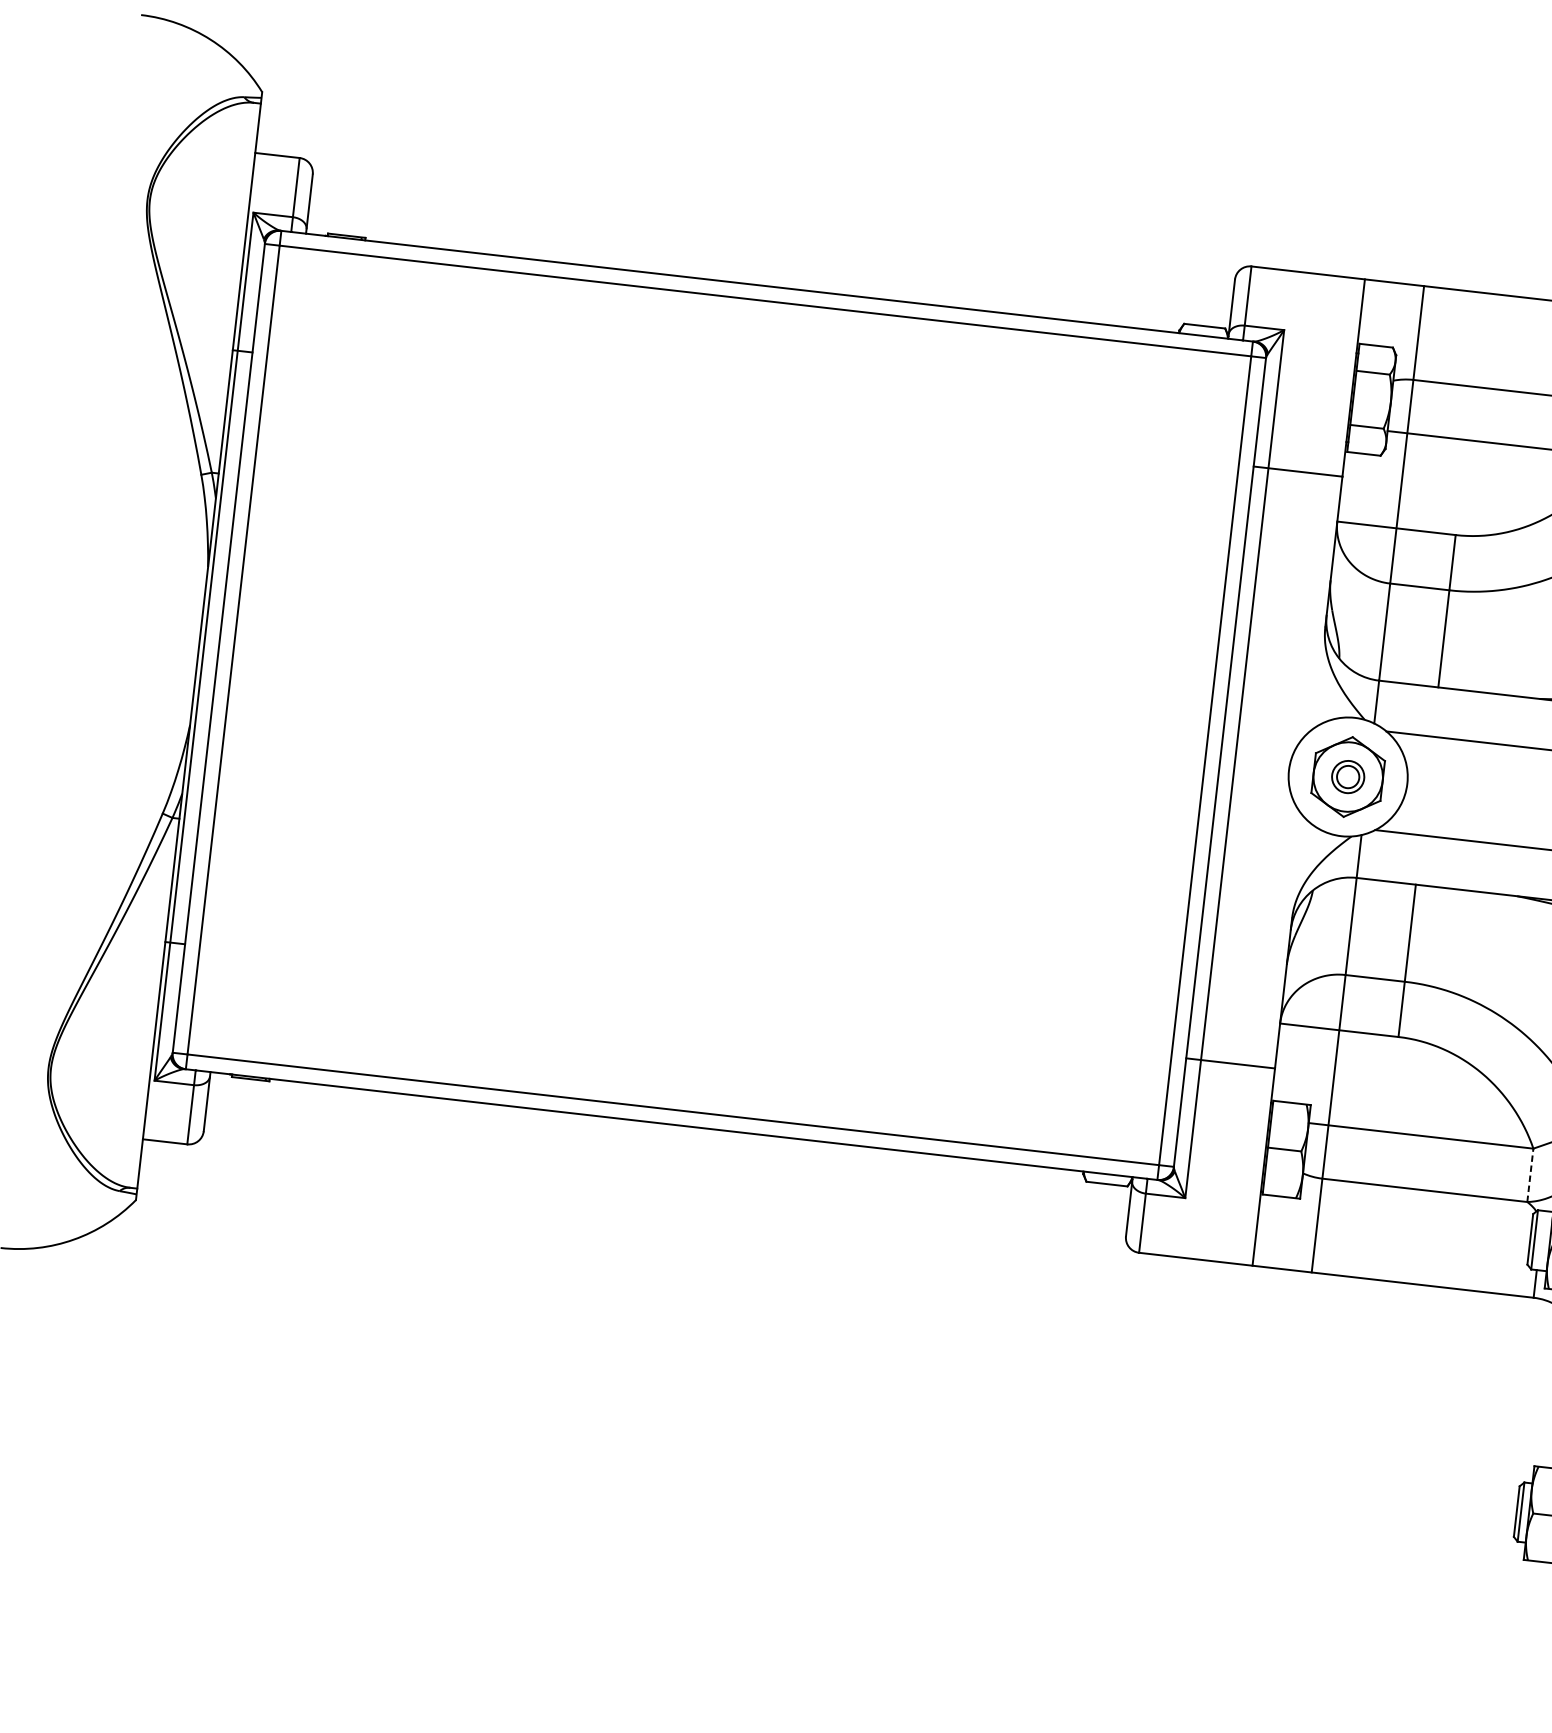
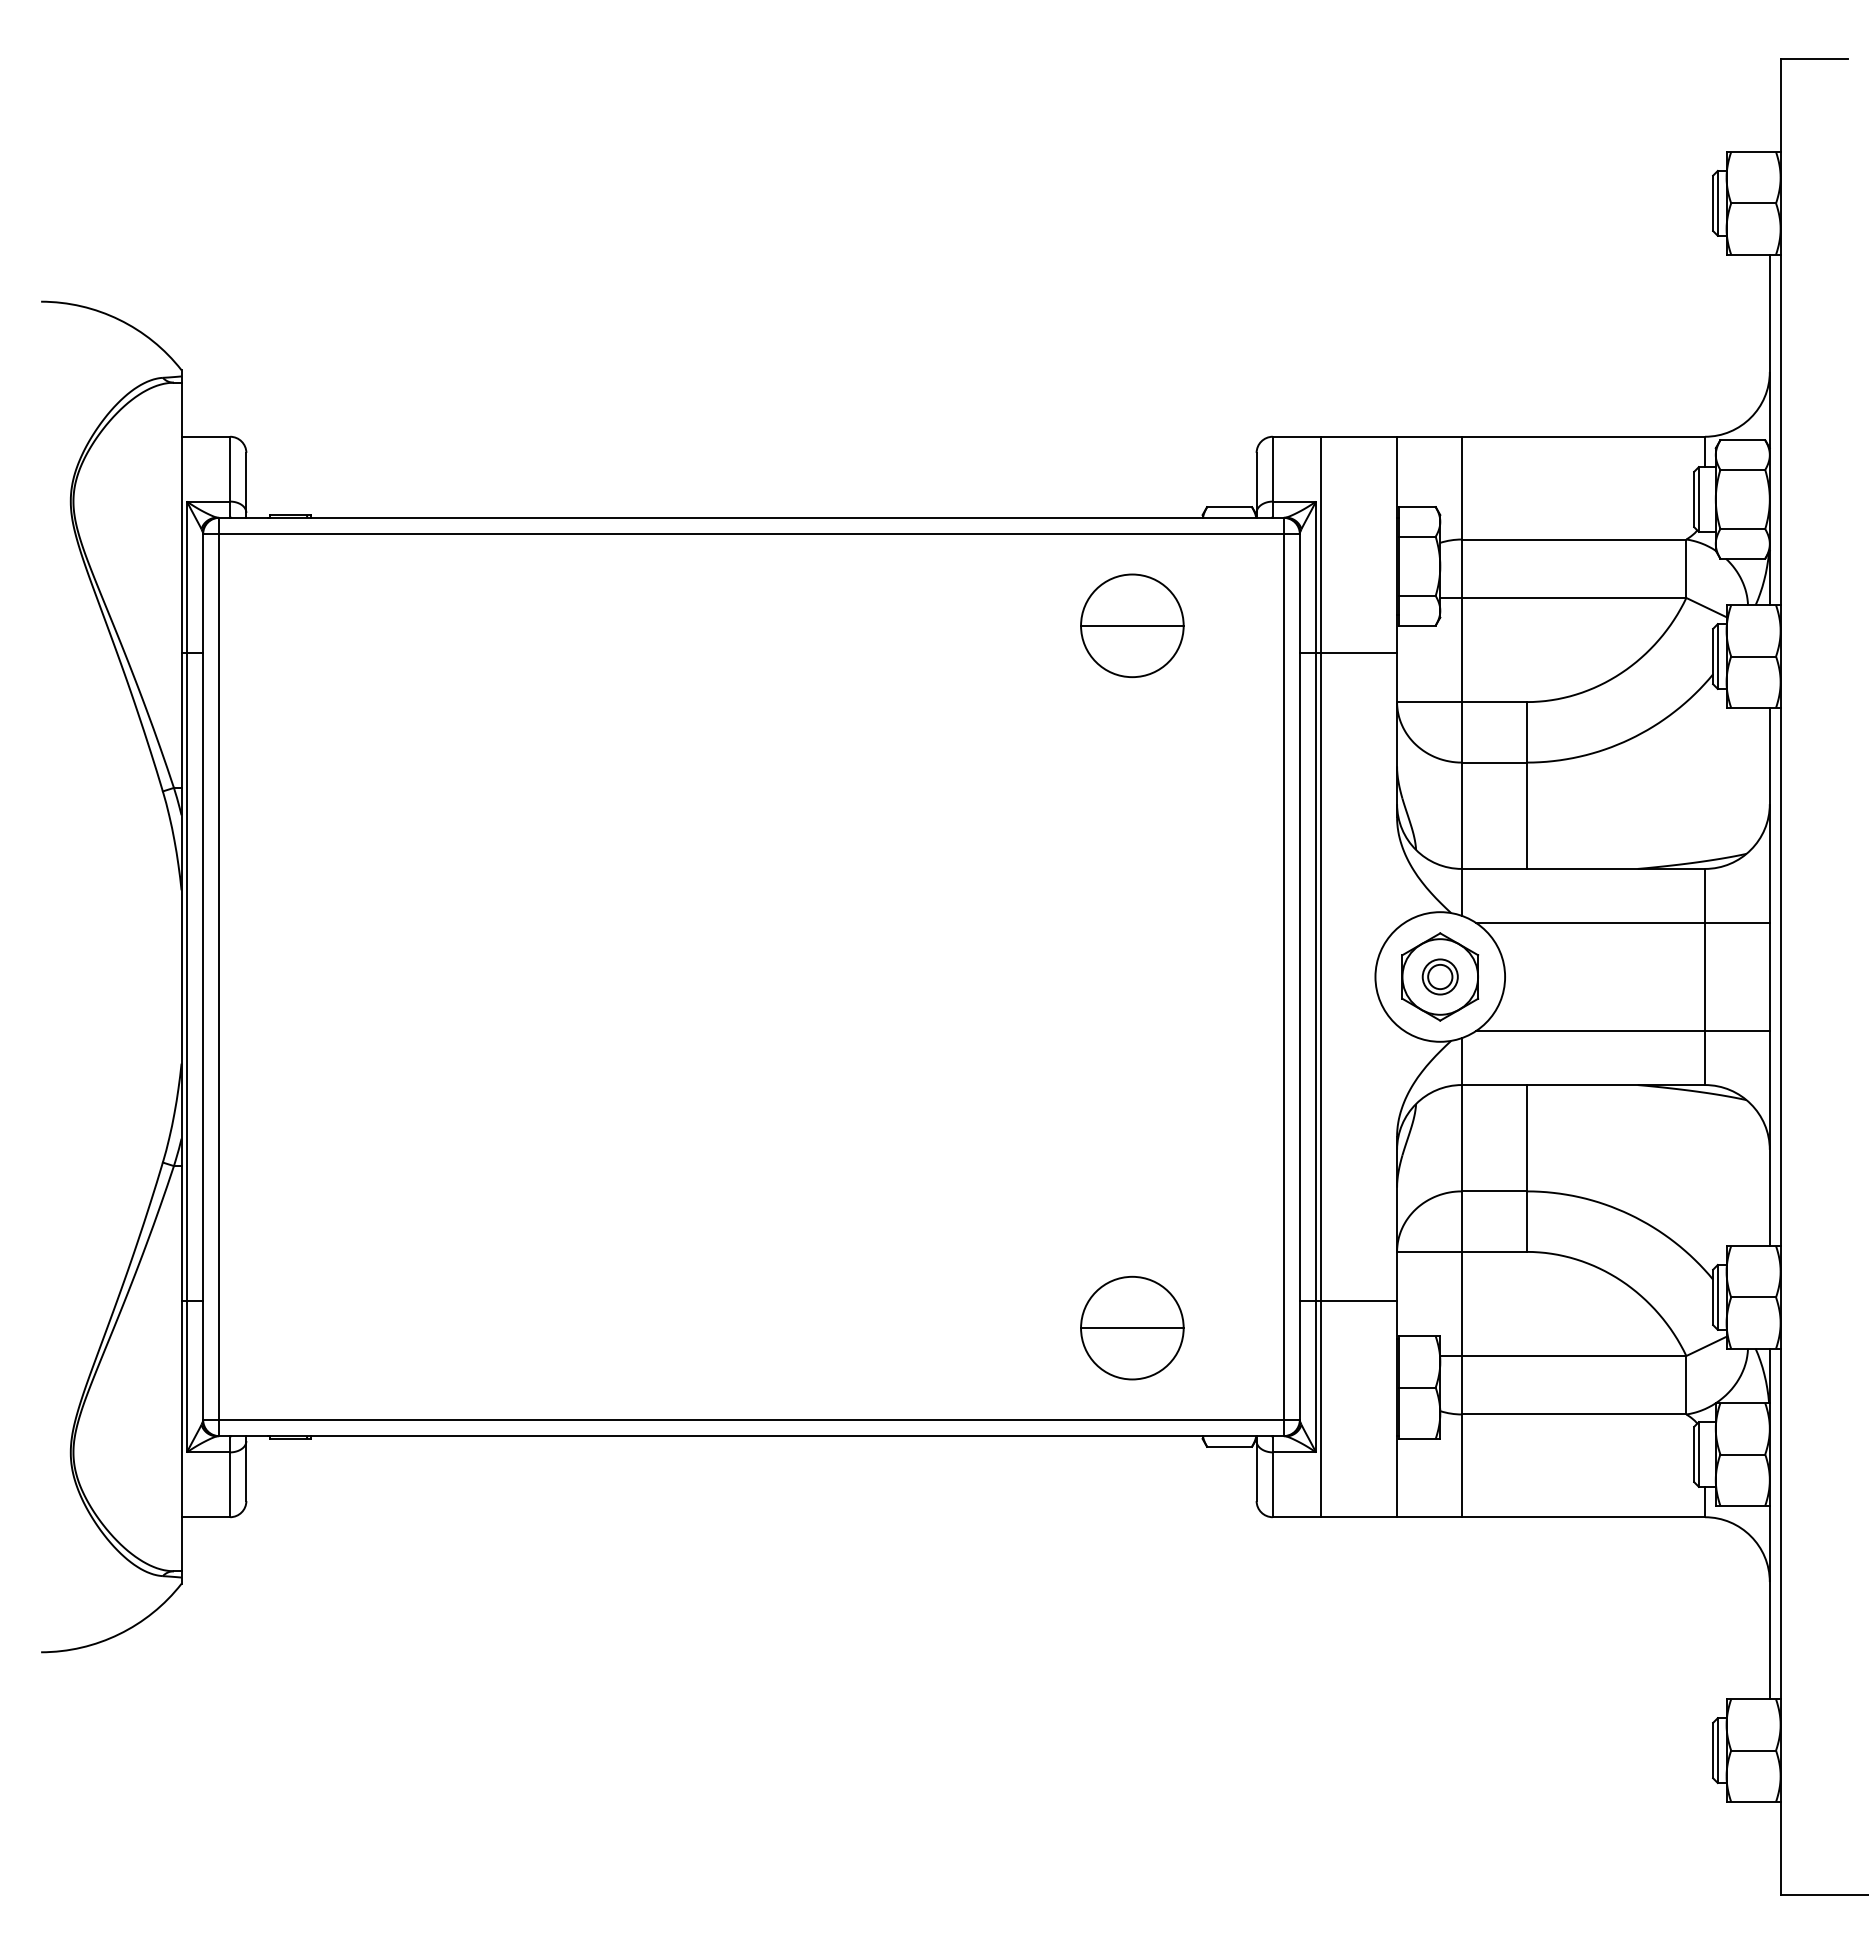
part: (1103, 424) -> (1132, 625), added
line: (1239, 764) -> (1321, 976), added
part: (1030, 1065) -> (1132, 1327), added
line: (1530, 1174) -> (1686, 1384), dashed -> solid

